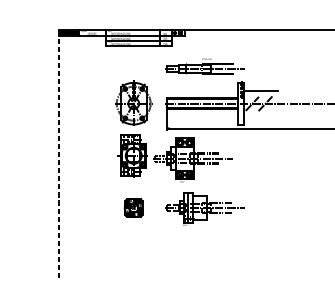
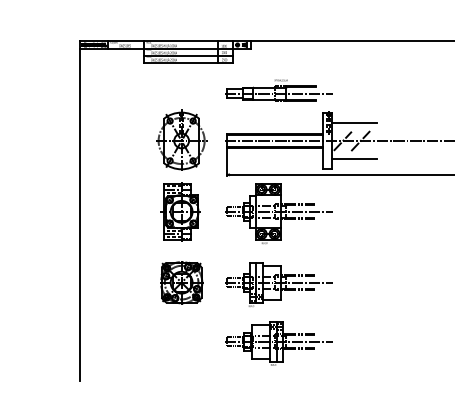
line: (260, 116) -> (354, 158), added
line: (59, 155) -> (80, 211), dashed -> solid
part: (192, 159) -> (278, 213), moved
part: (133, 207) -> (181, 282), size x1.67
part: (205, 252) -> (278, 343), added

